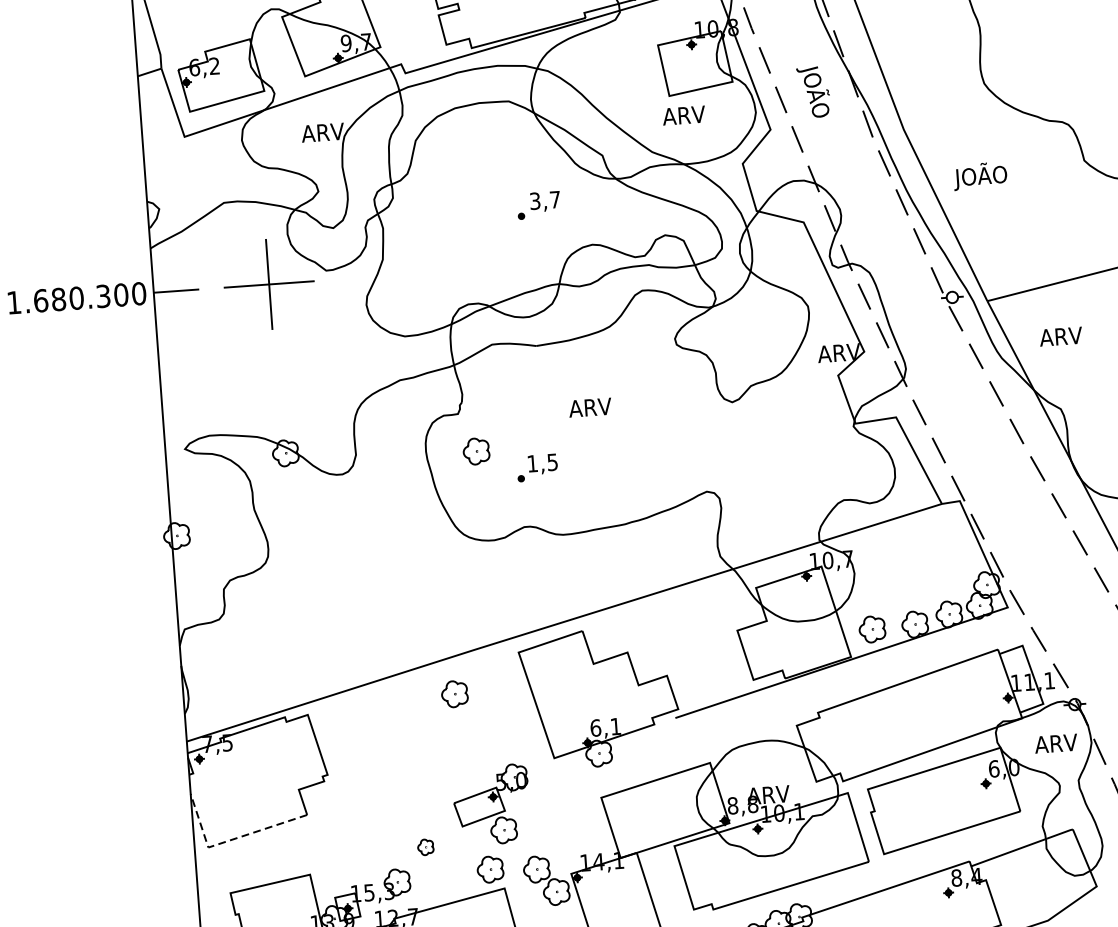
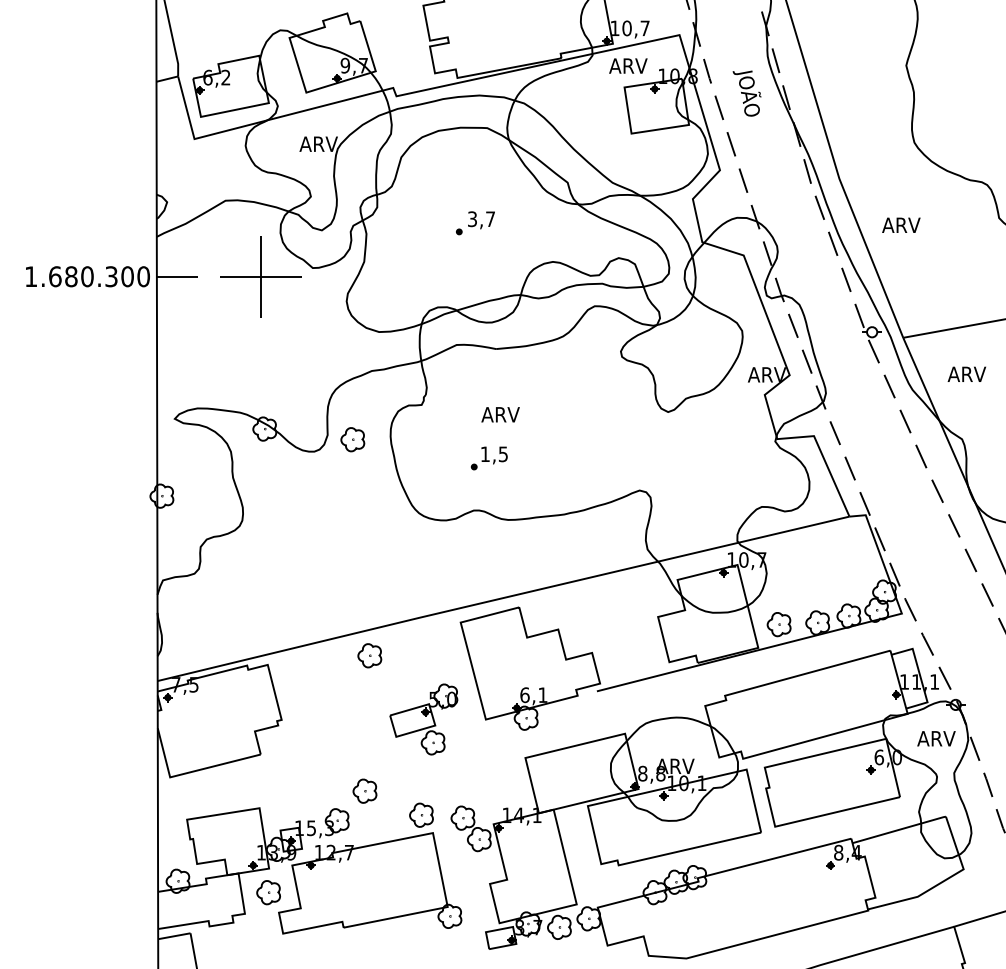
text: (813, 92) -> (746, 93), moved
text: (684, 114) -> (628, 65), moved
text: (979, 176) -> (904, 225), JOÃO -> ARV
part: (538, 205) -> (475, 223), moved
text: (590, 407) -> (500, 414), moved
part: (476, 451) -> (352, 439), moved
part: (454, 693) -> (369, 655), moved
part: (491, 805) -> (423, 719), moved
line: (230, 840) -> (190, 772), dashed -> solid
part: (425, 846) -> (364, 790), size x1.67

